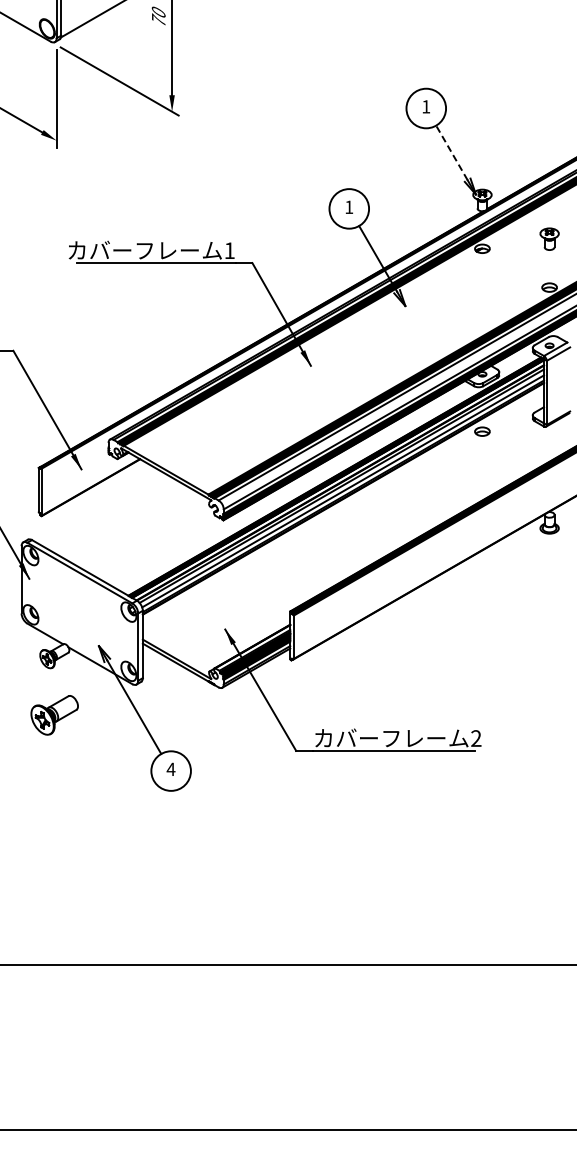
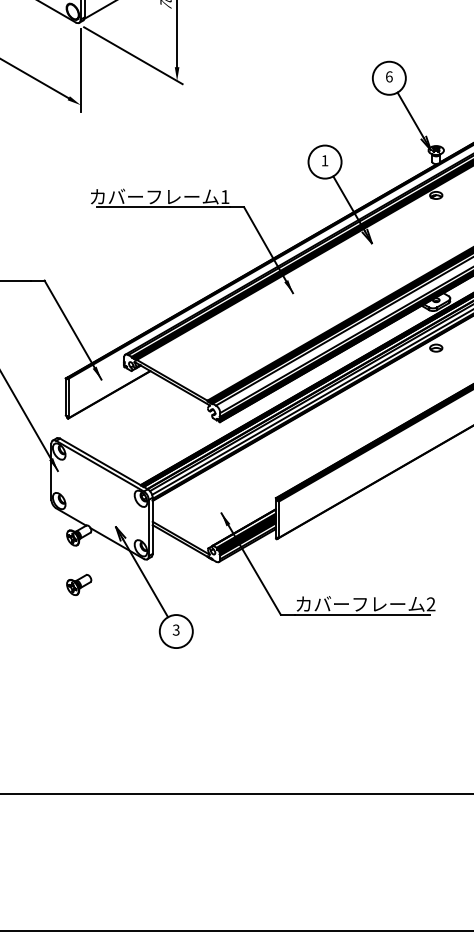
text: (426, 106) -> (389, 76), 1 -> 6
line: (451, 152) -> (410, 115), dashed -> solid
part: (54, 715) -> (78, 585), size x0.62
text: (170, 769) -> (175, 630), 4 -> 3

